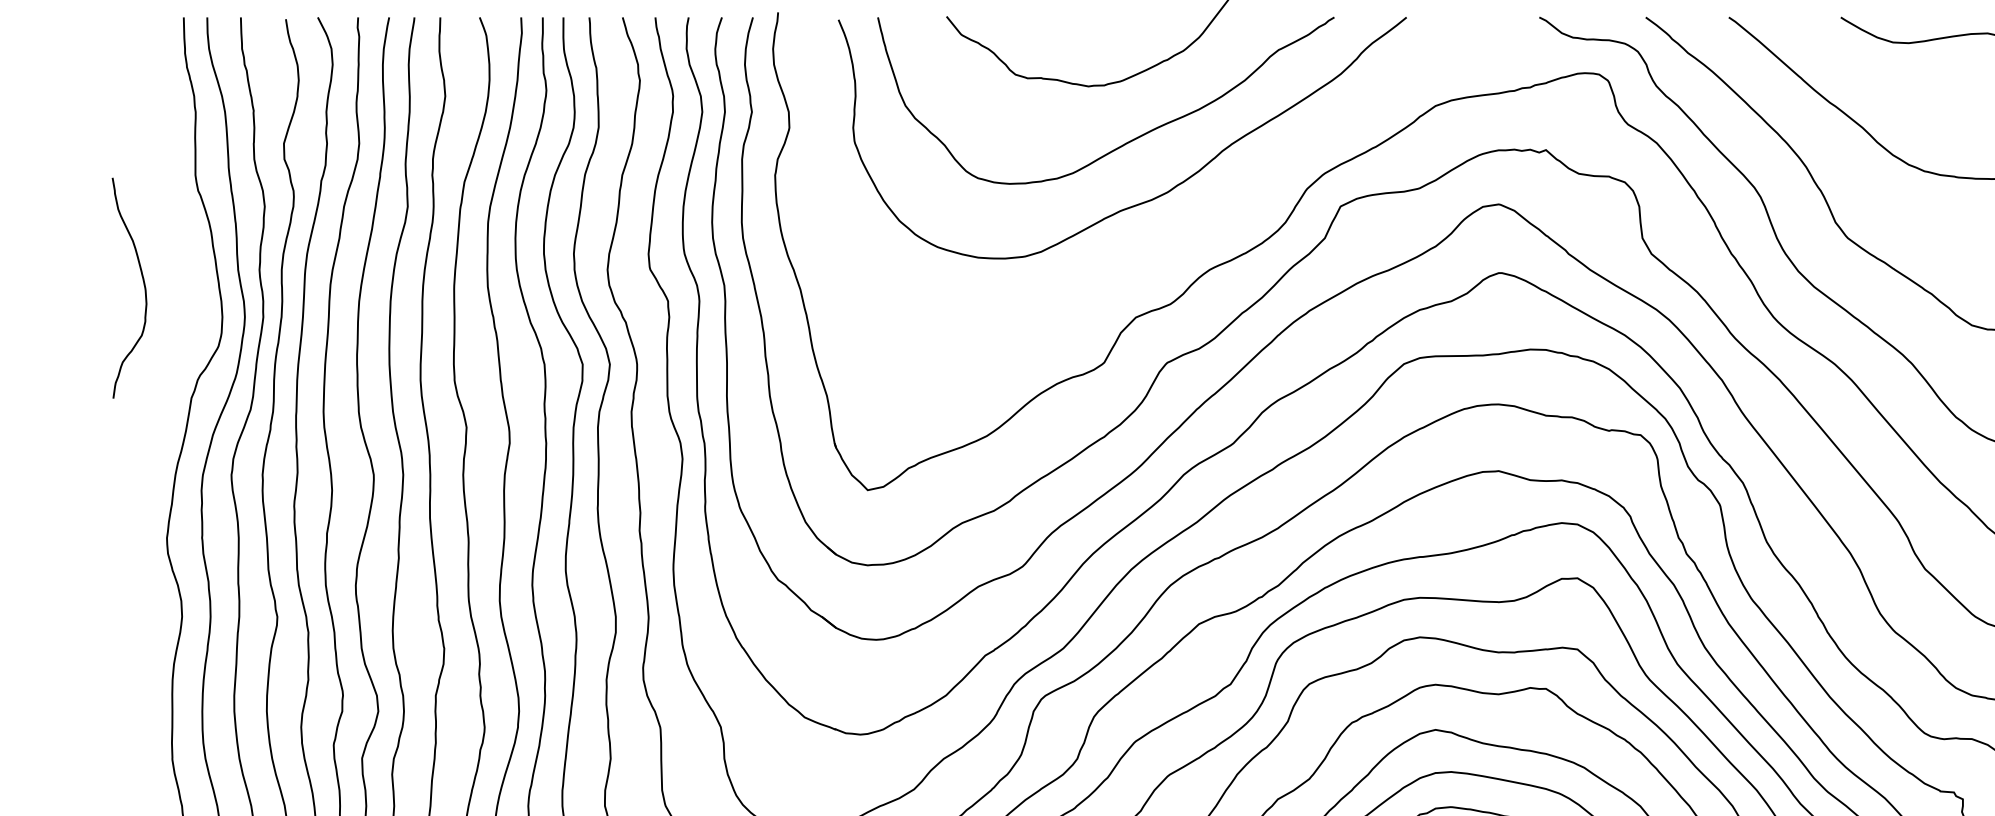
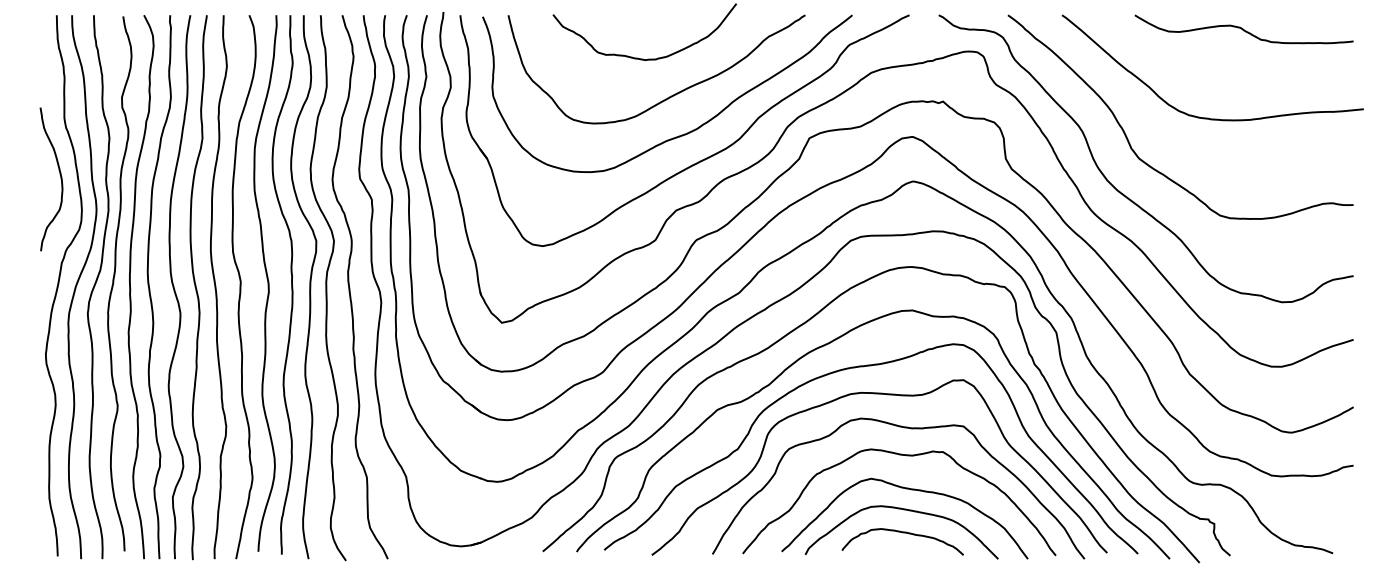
part: (1173, 240) -> (700, 160), added
curve: (143, 288) -> (60, 179), moved

